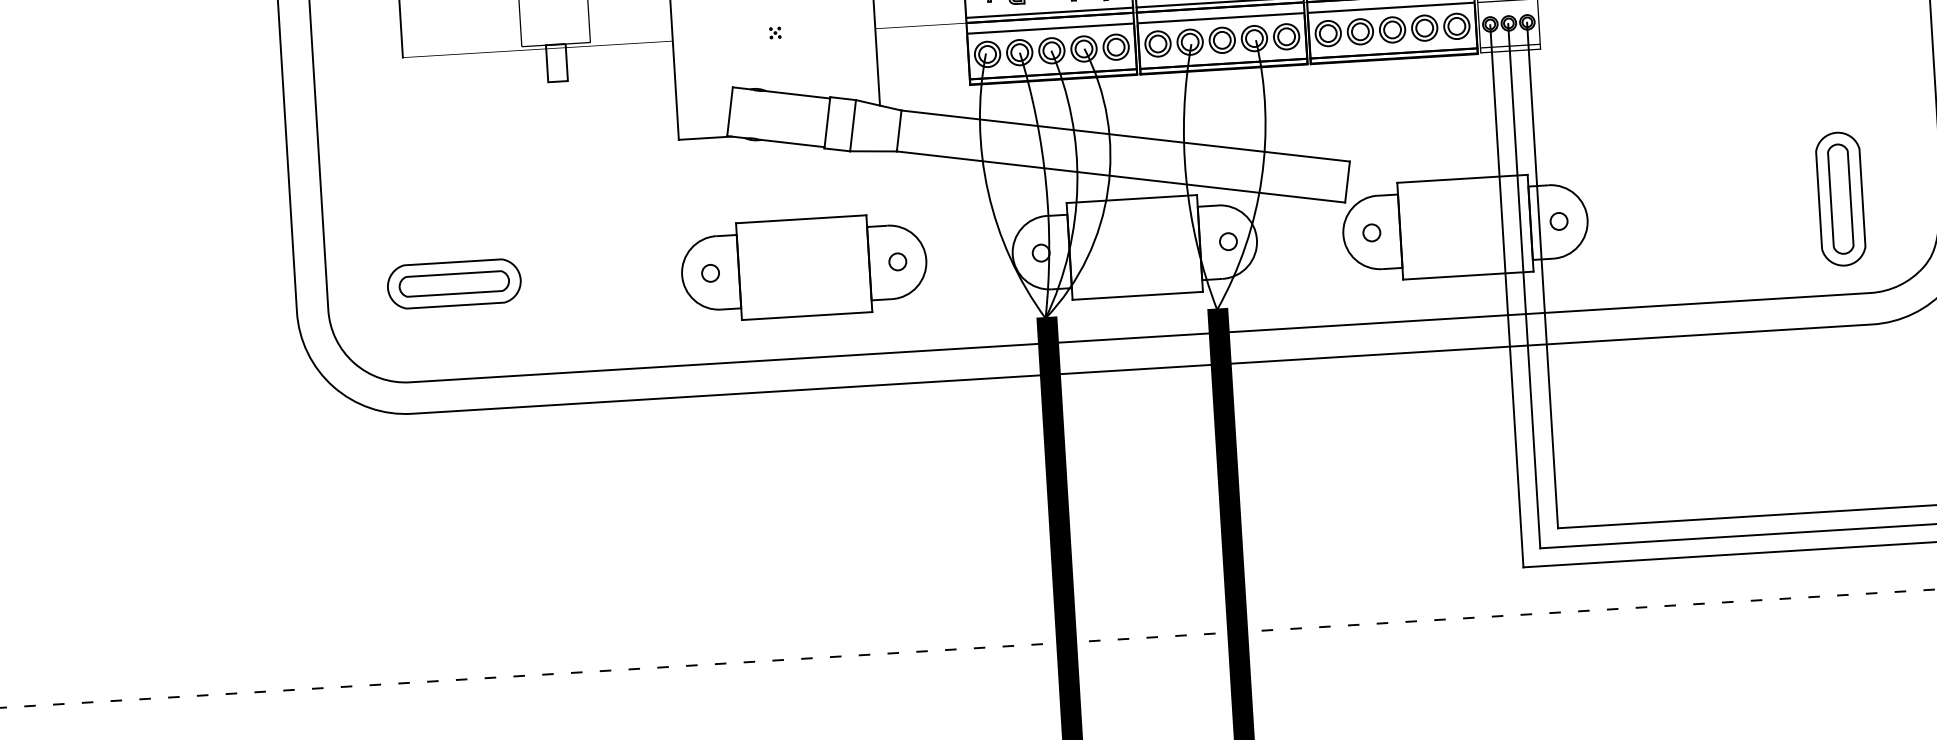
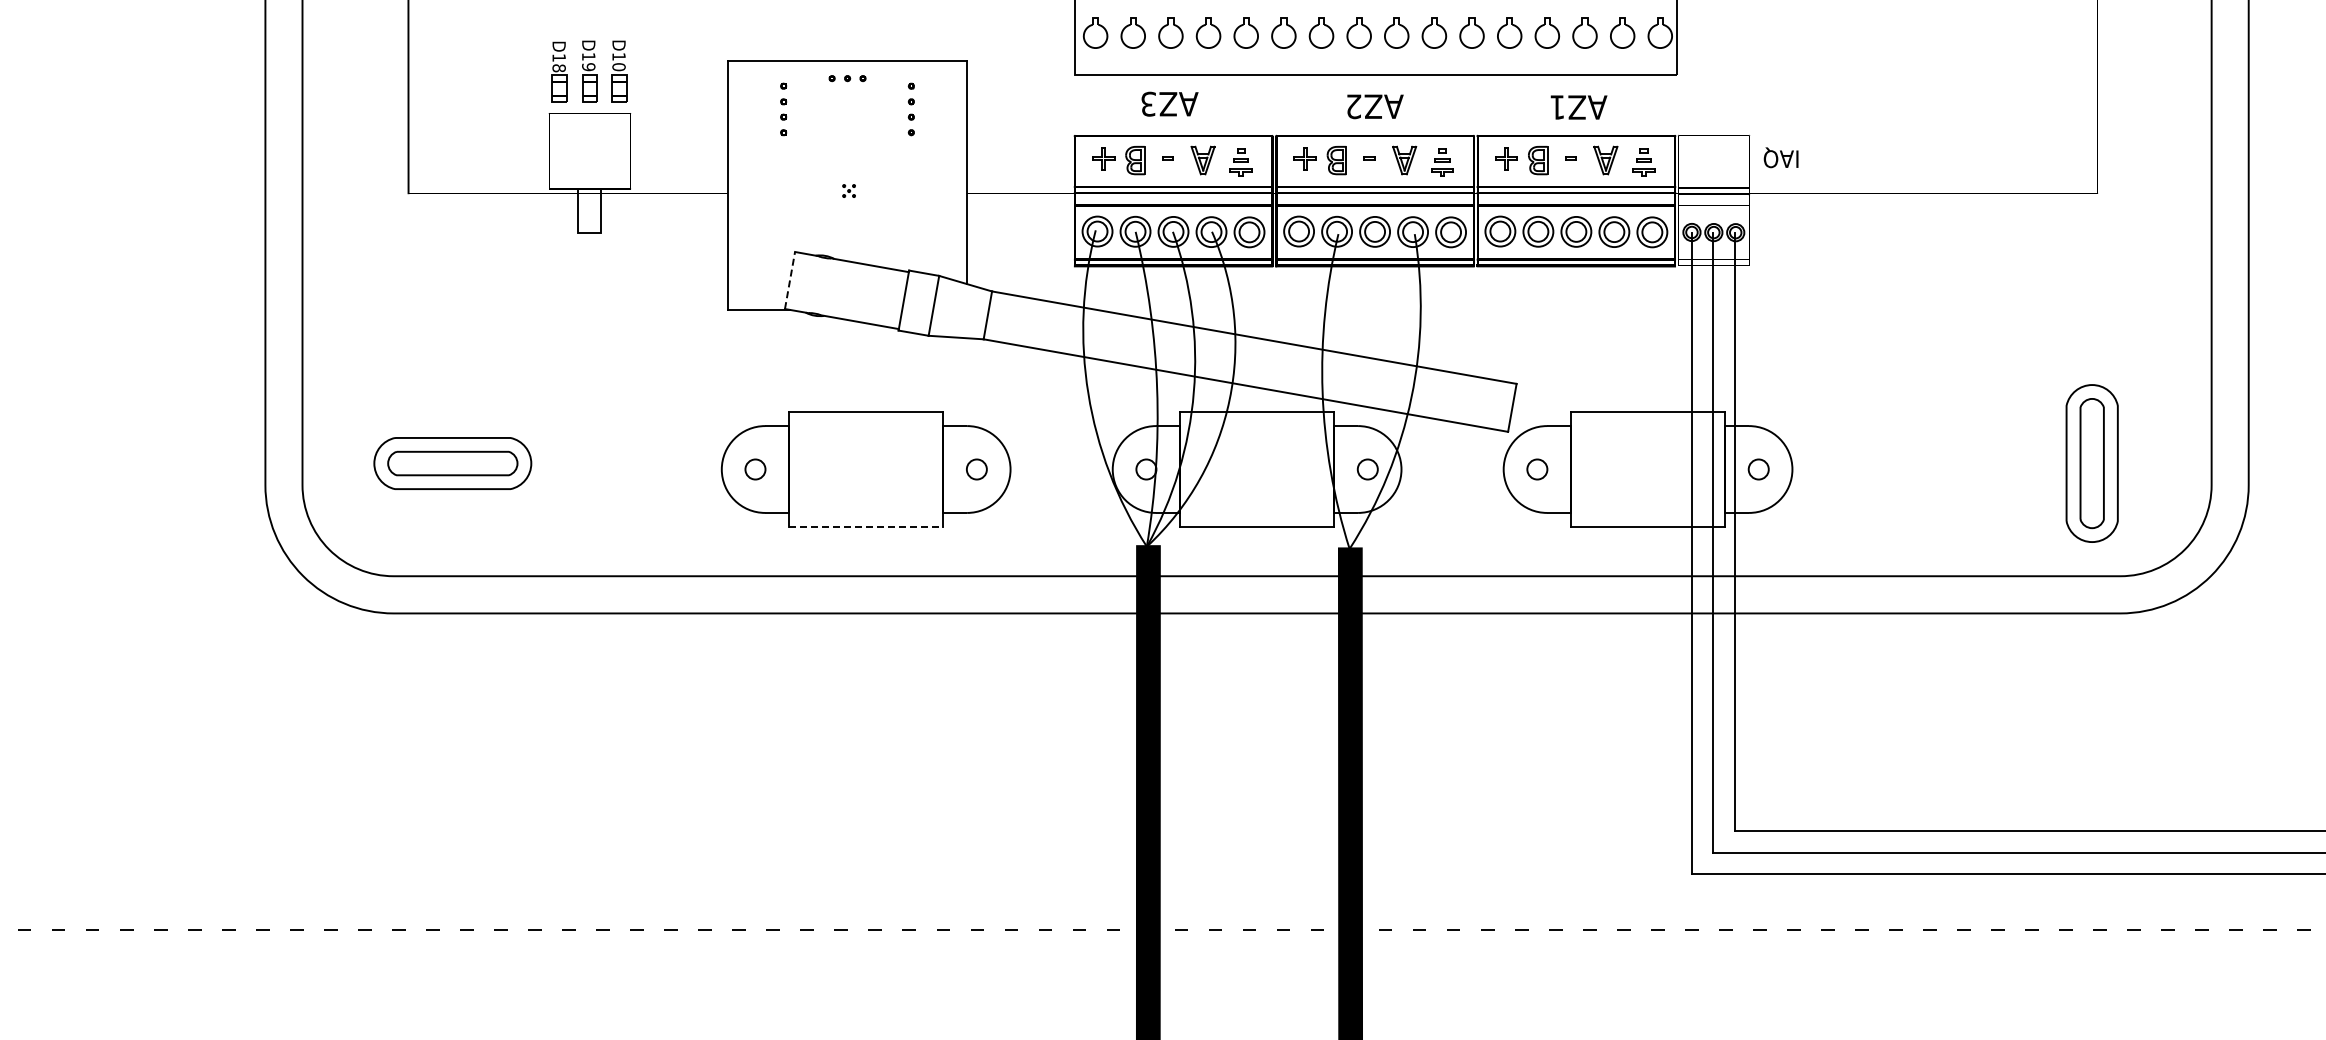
line: (730, 111) -> (790, 280), solid -> dashed
line: (807, 315) -> (866, 526), solid -> dashed

